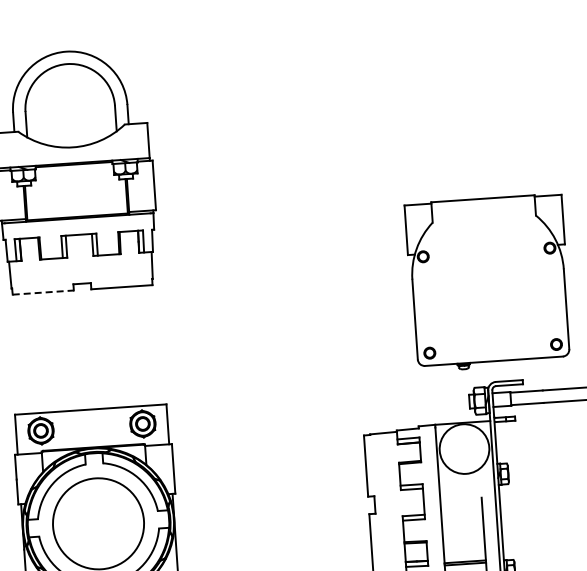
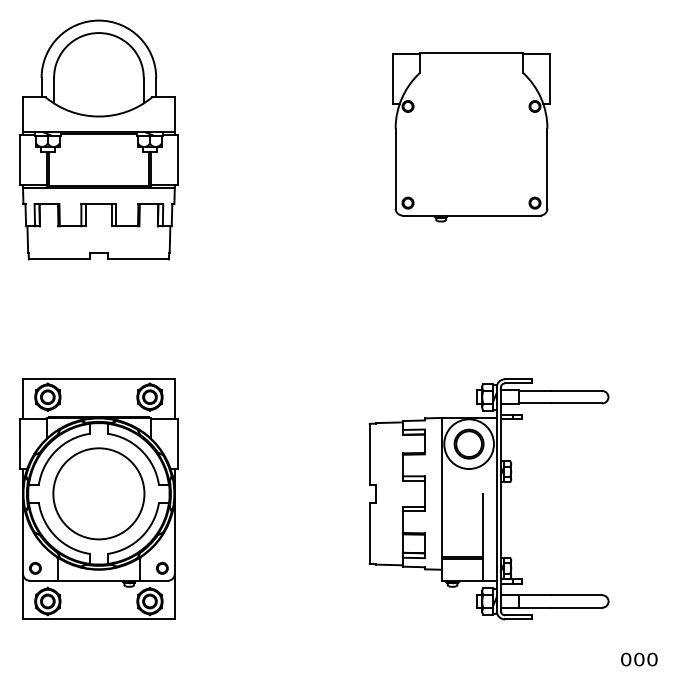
part: (488, 283) -> (471, 137), moved
line: (43, 292) -> (59, 259), dashed -> solid
part: (463, 448) -> (468, 443), added

